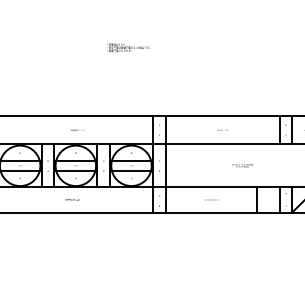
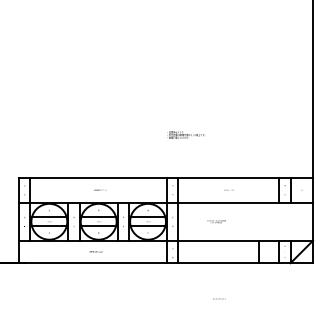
text: (127, 47) -> (185, 134), moved
text: (242, 165) -> (216, 221), moved
text: (212, 199) -> (219, 298), moved

